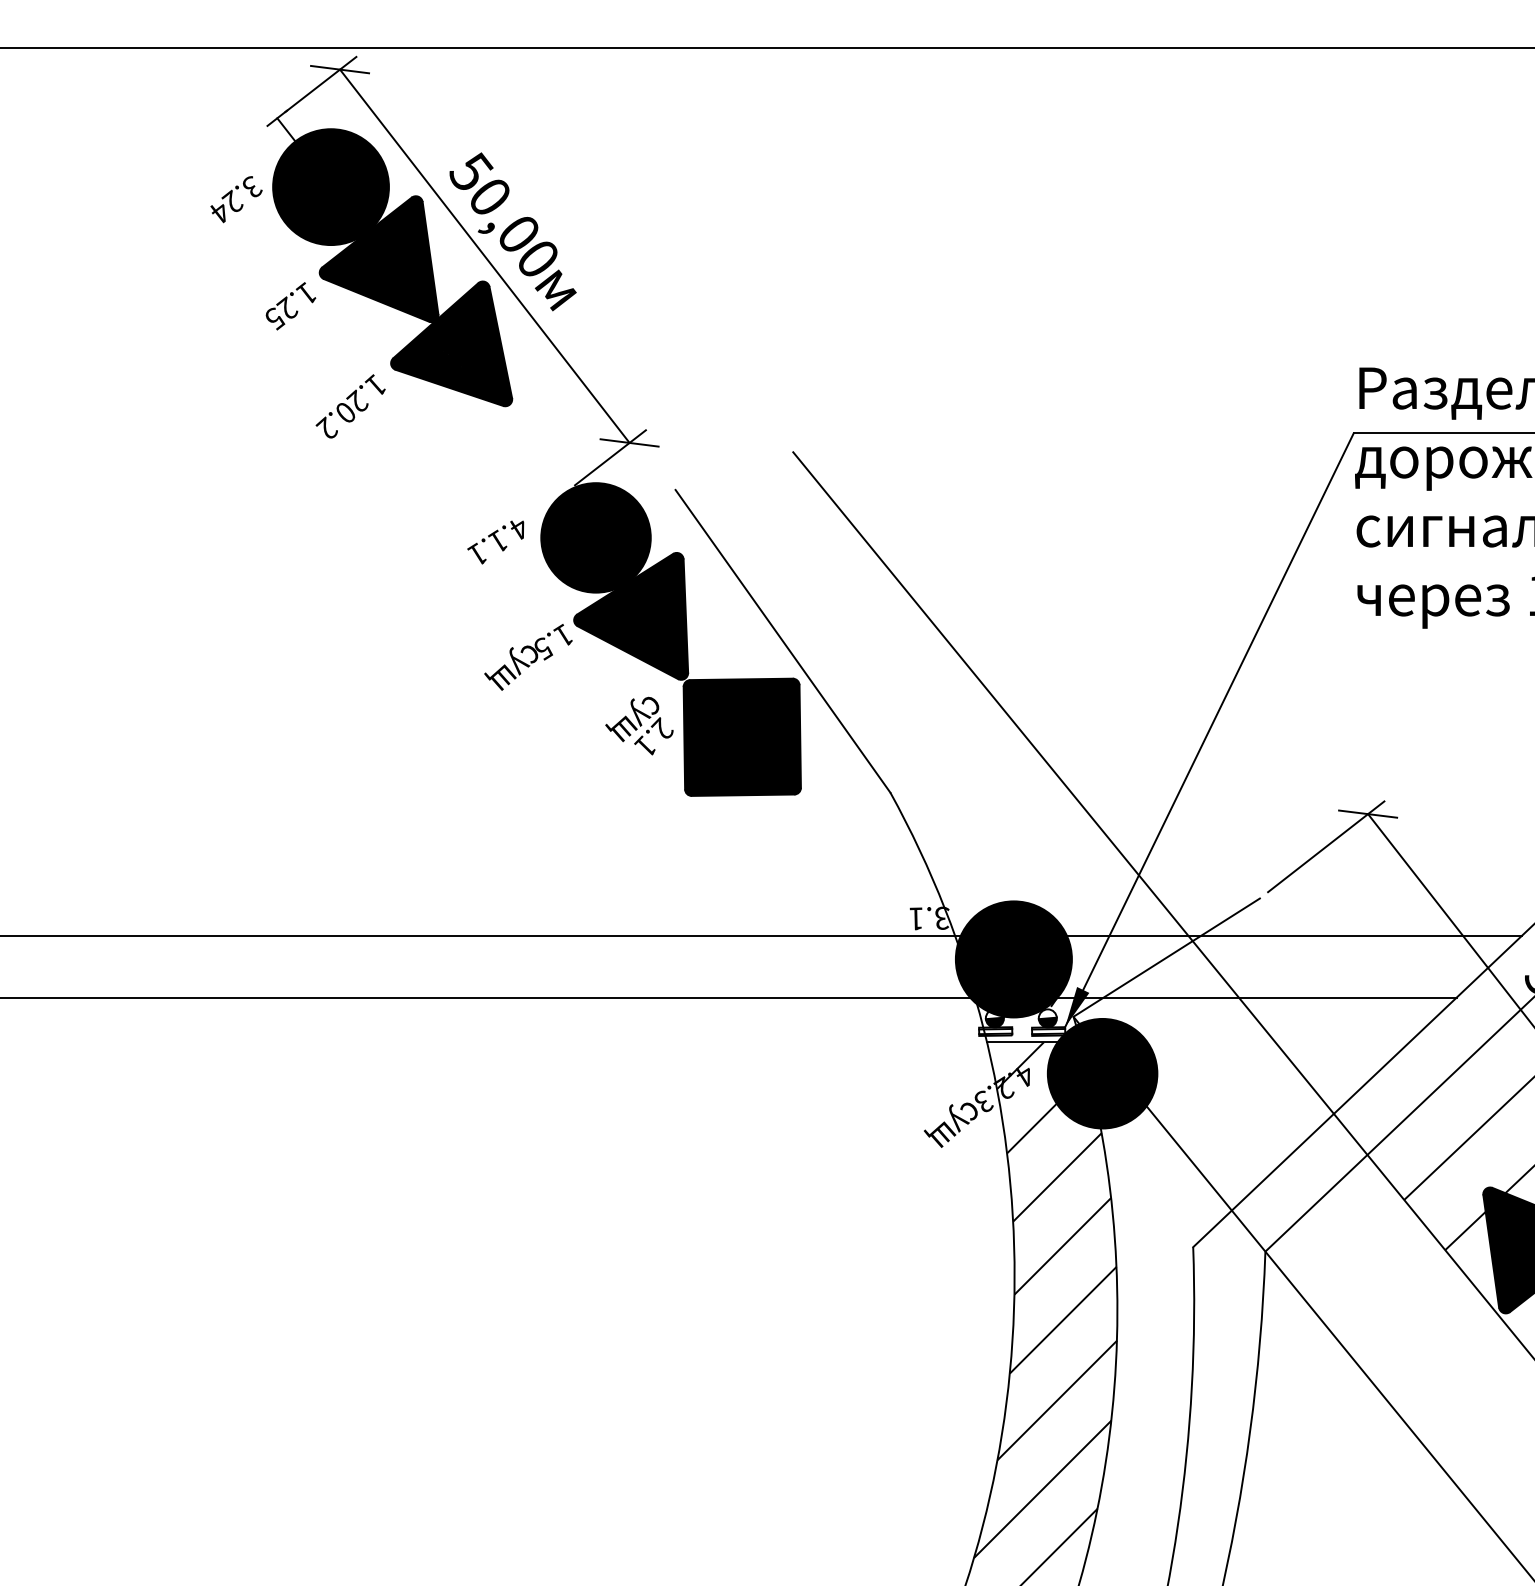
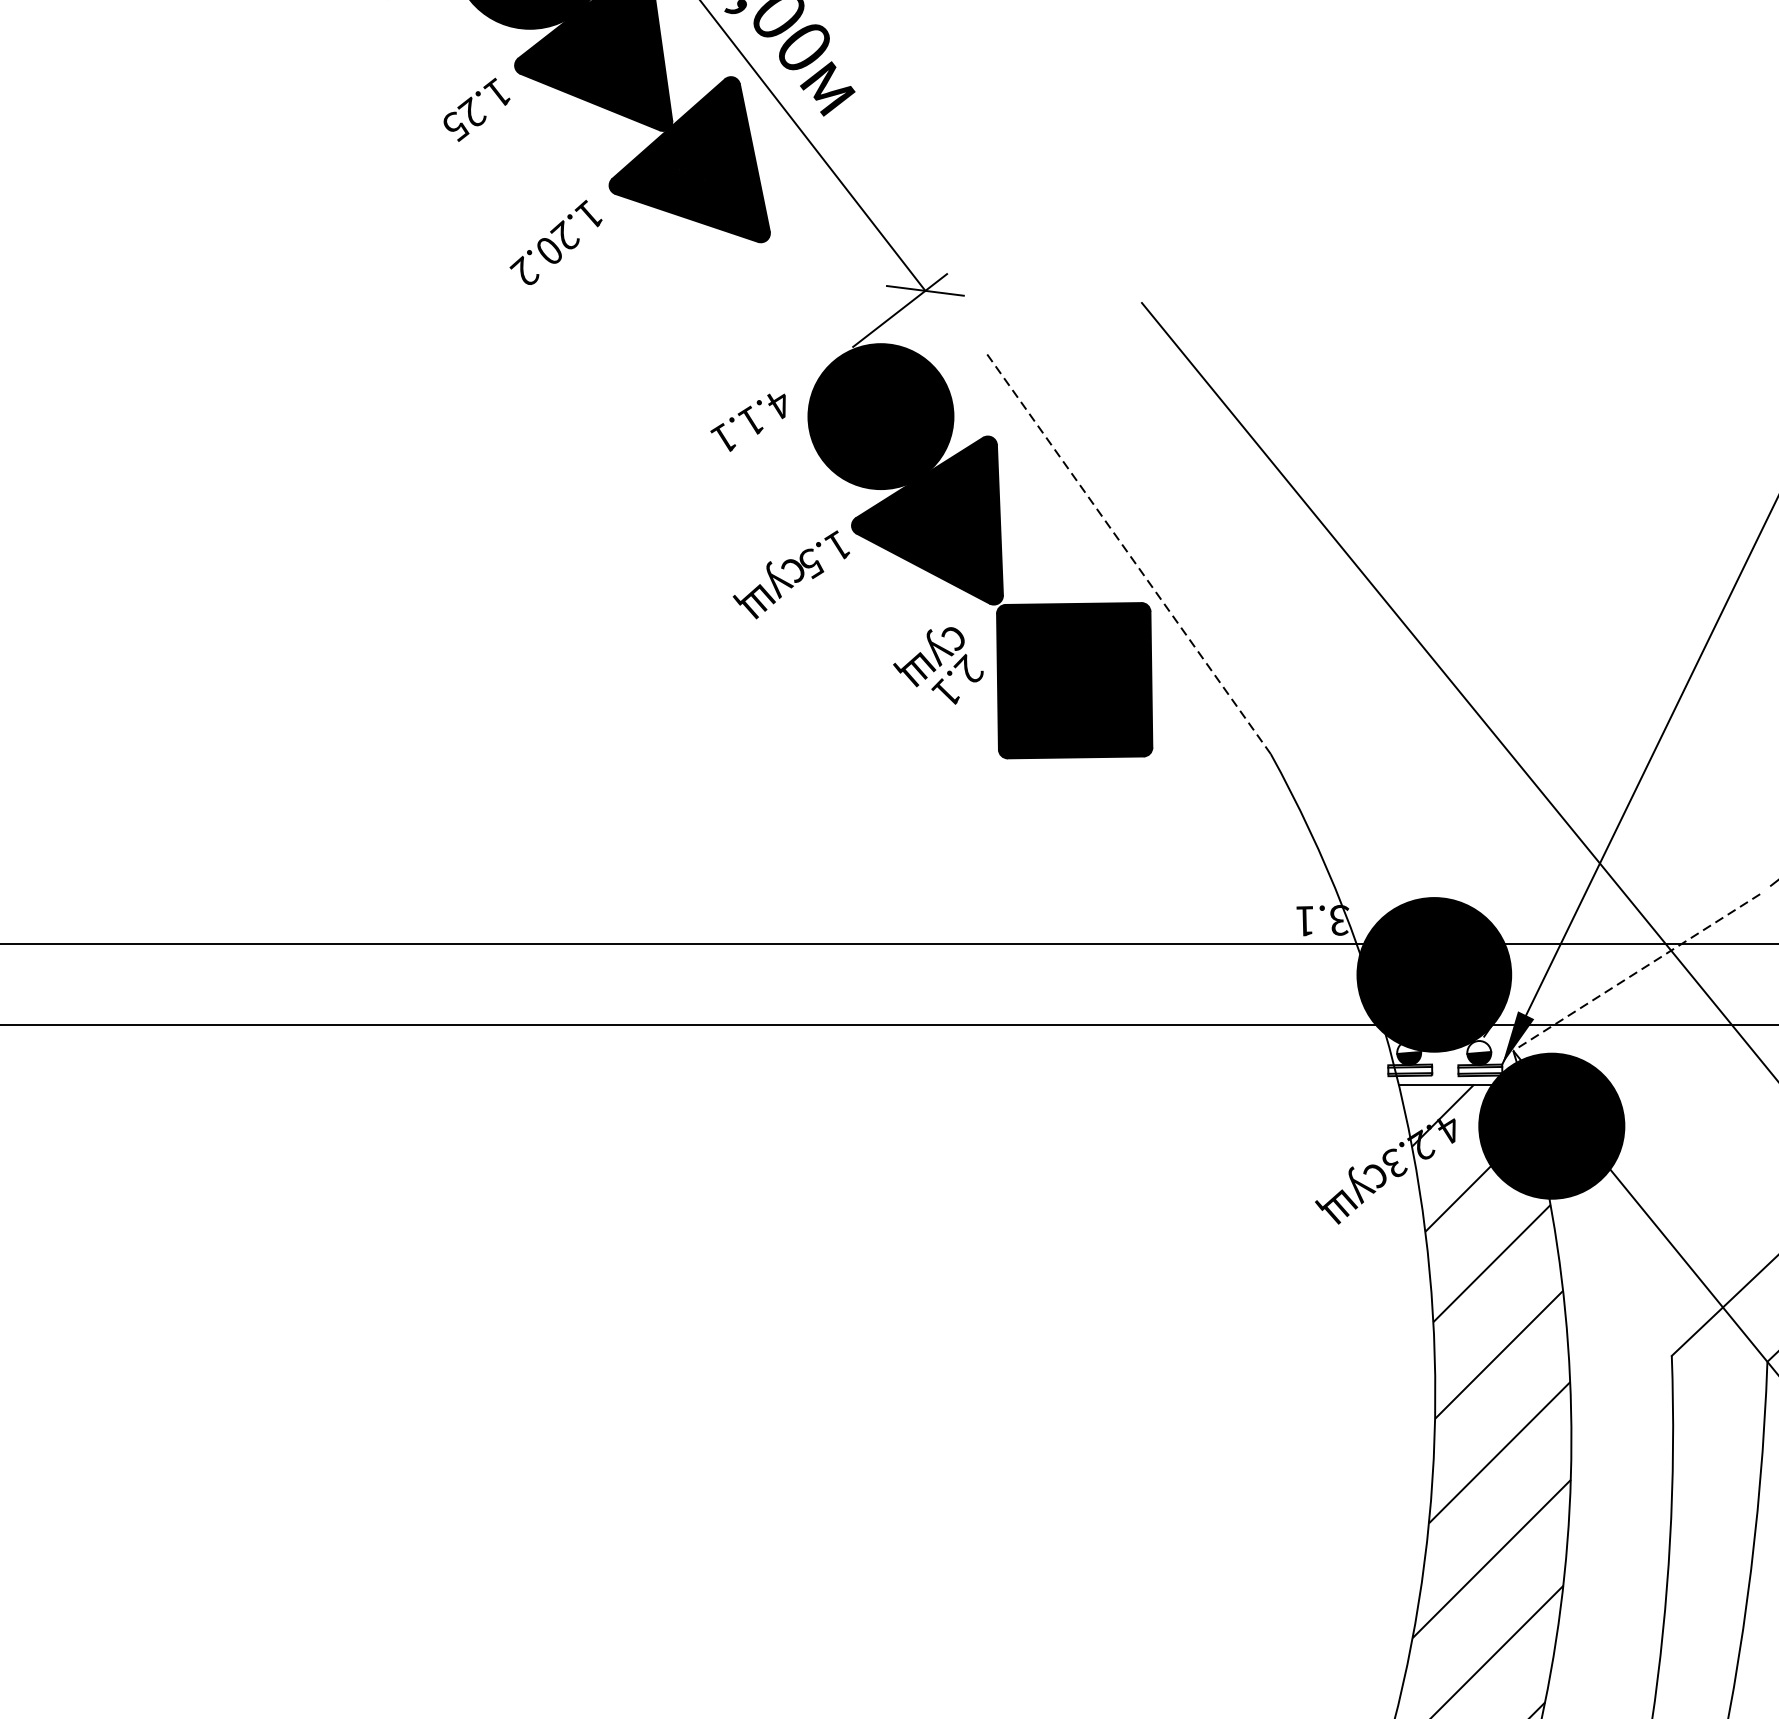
line: (783, 641) -> (1129, 553), solid -> dashed
line: (1166, 957) -> (1636, 972), solid -> dashed

